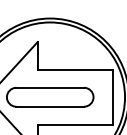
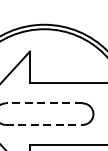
line: (50, 87) -> (44, 103), solid -> dashed
line: (50, 106) -> (44, 124), solid -> dashed

